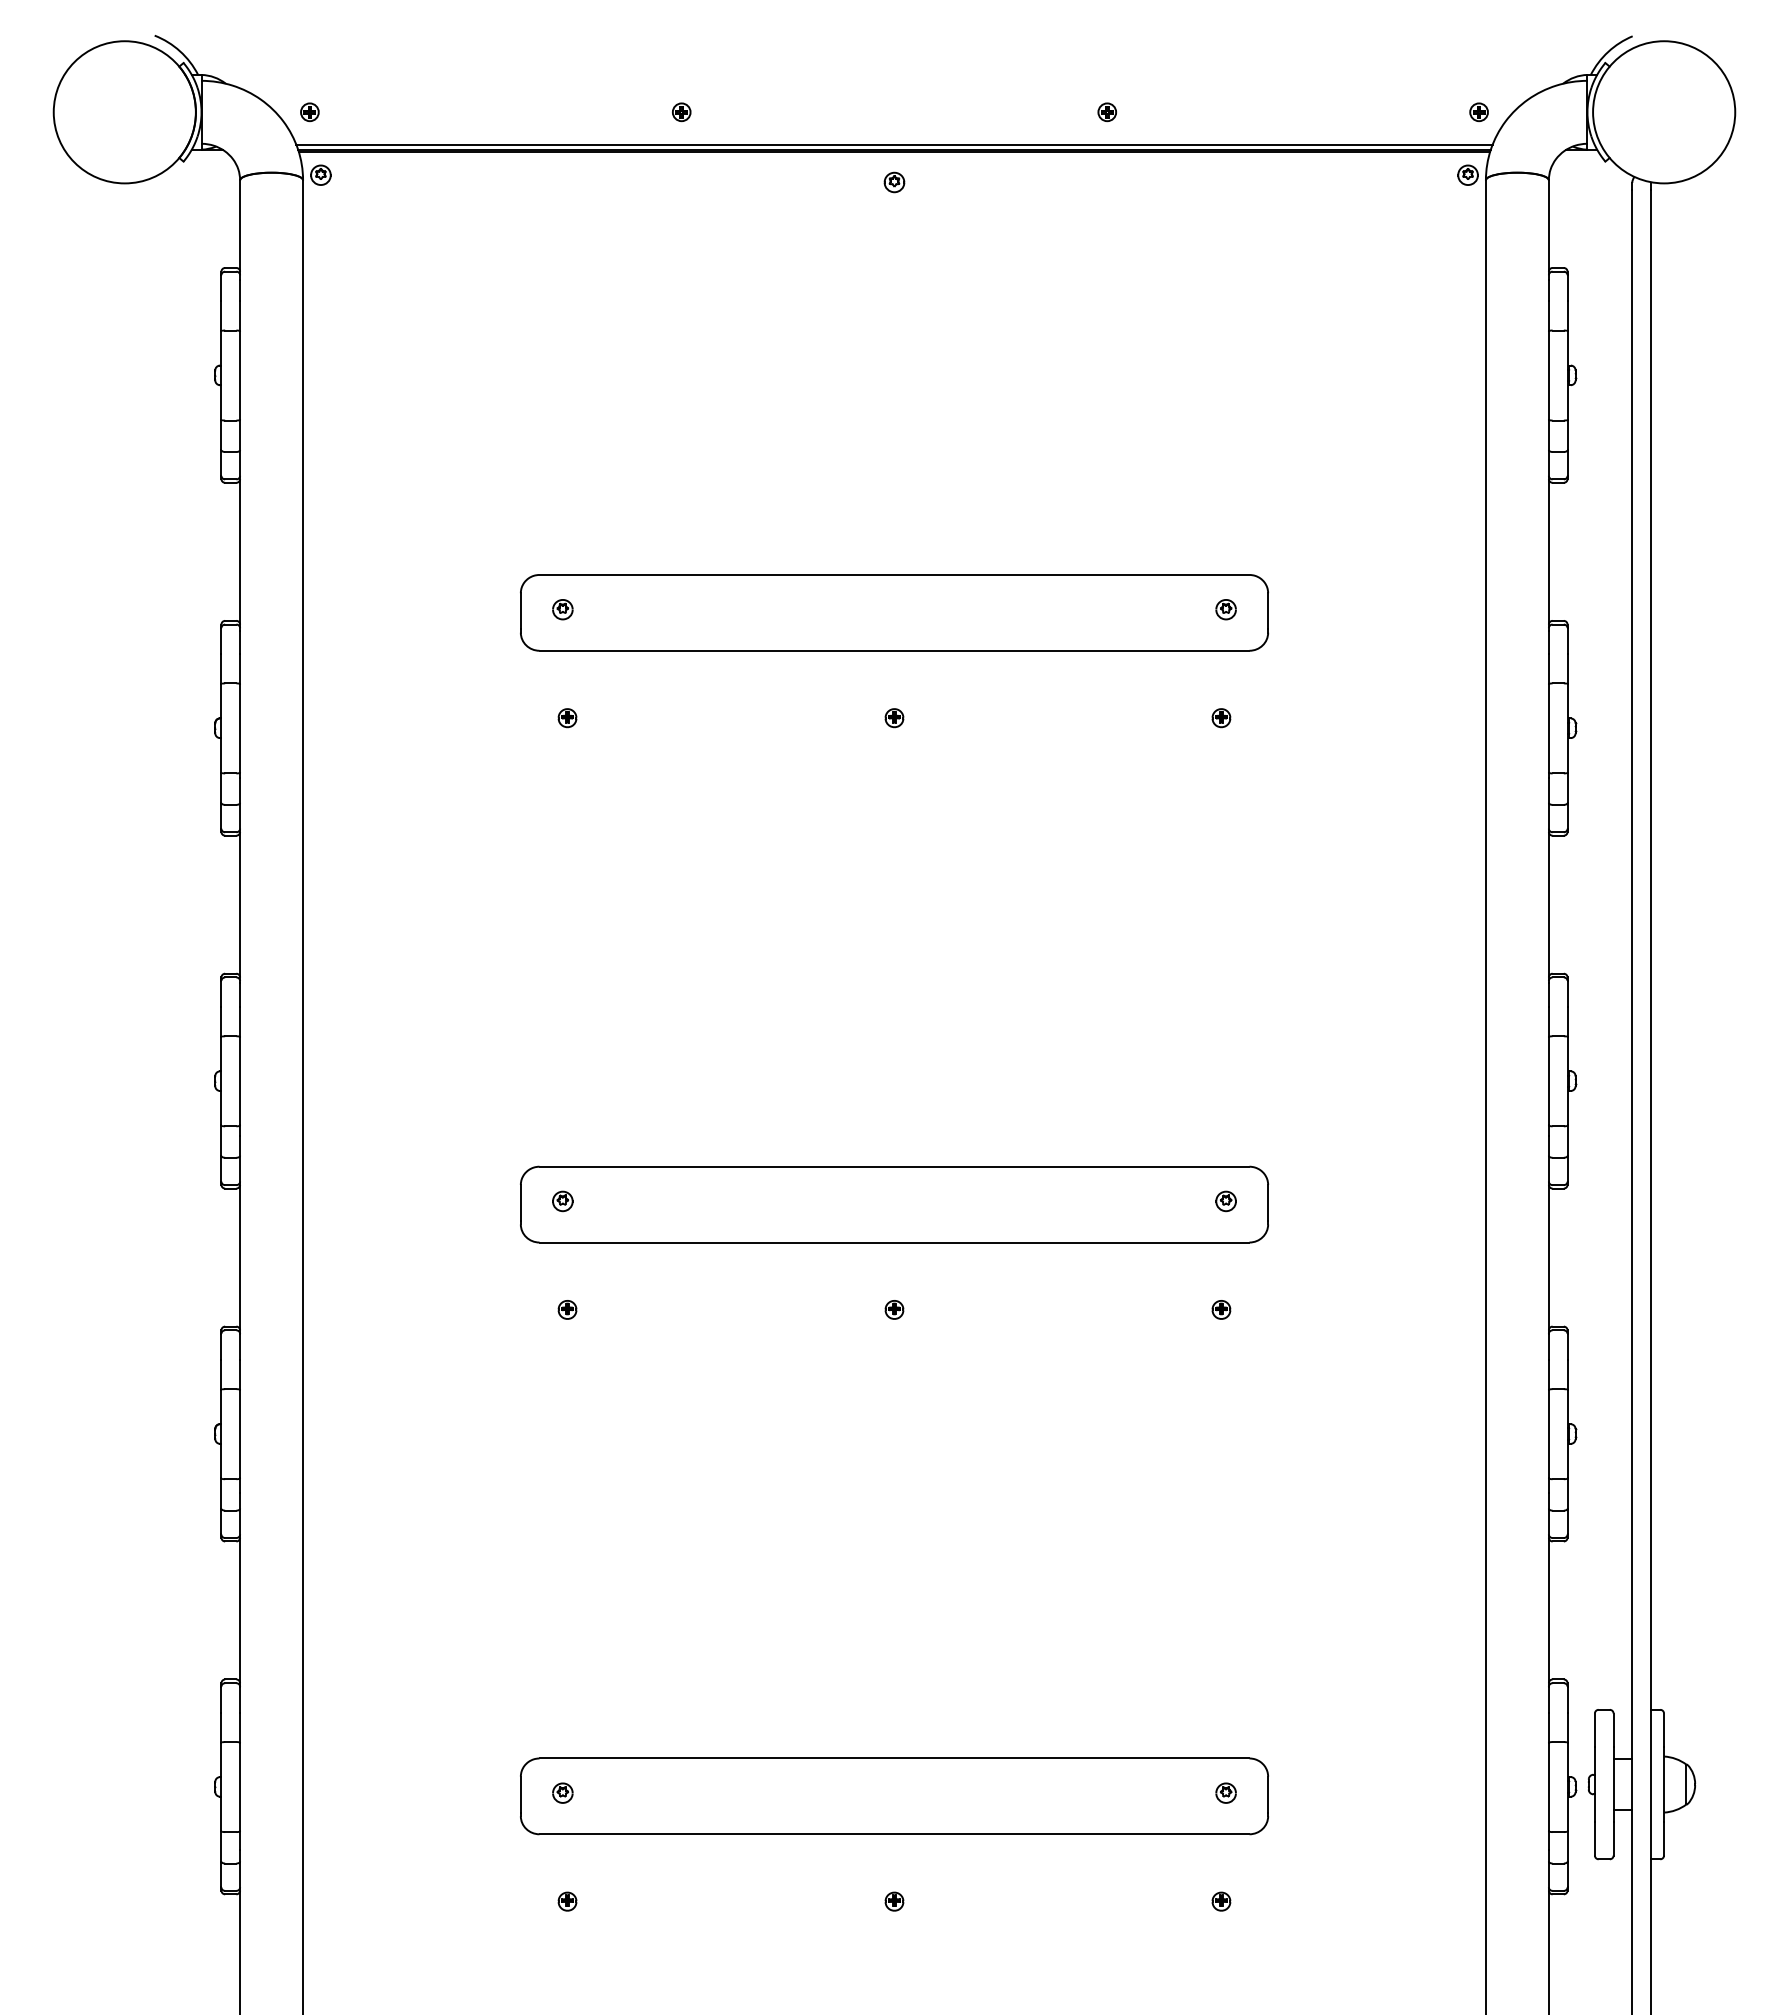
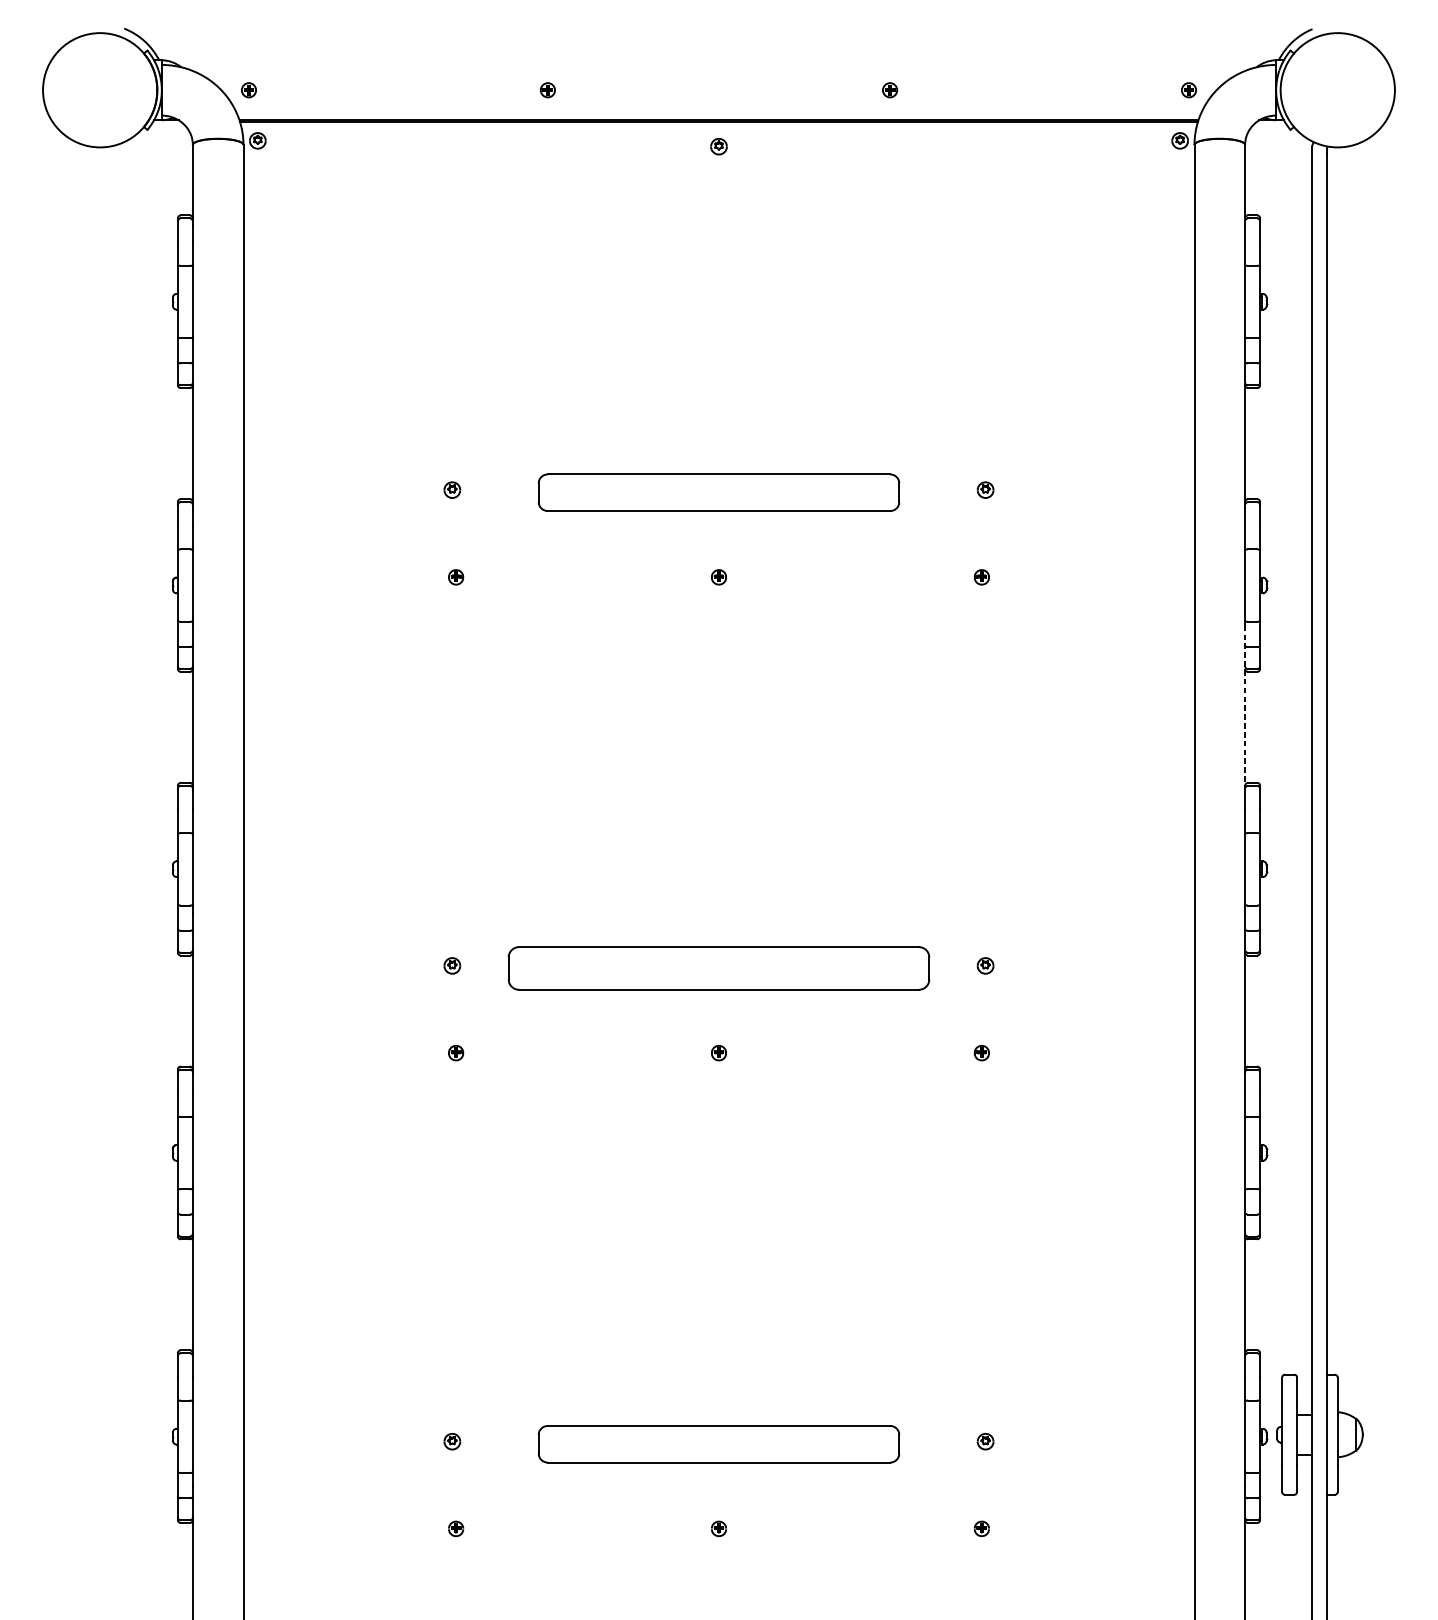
line: (894, 145) -> (719, 116), removed
part: (894, 612) -> (719, 492), size x0.6
line: (1548, 881) -> (1244, 708), solid -> dashed
part: (894, 1204) -> (719, 968), size x0.7
part: (894, 1796) -> (719, 1444), size x0.6

